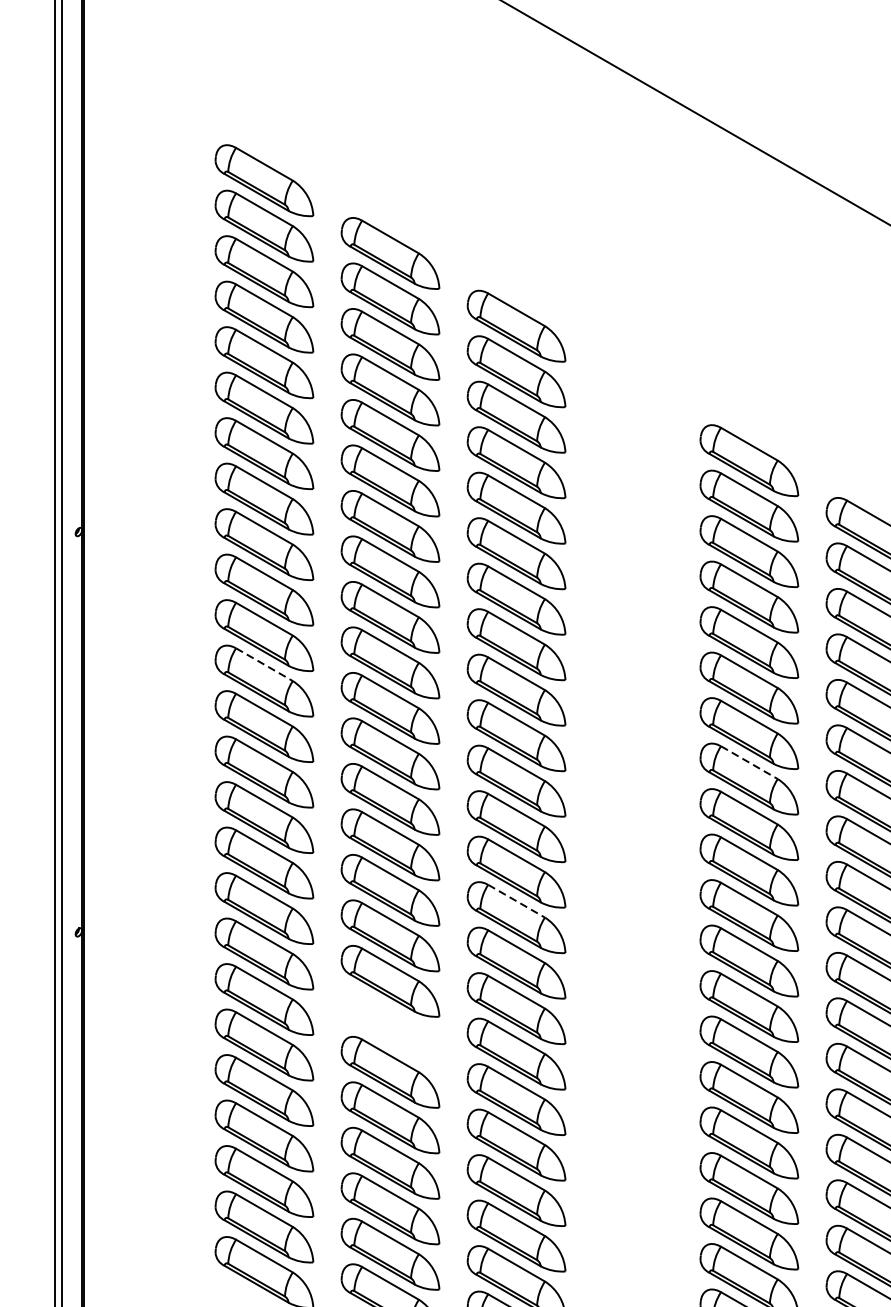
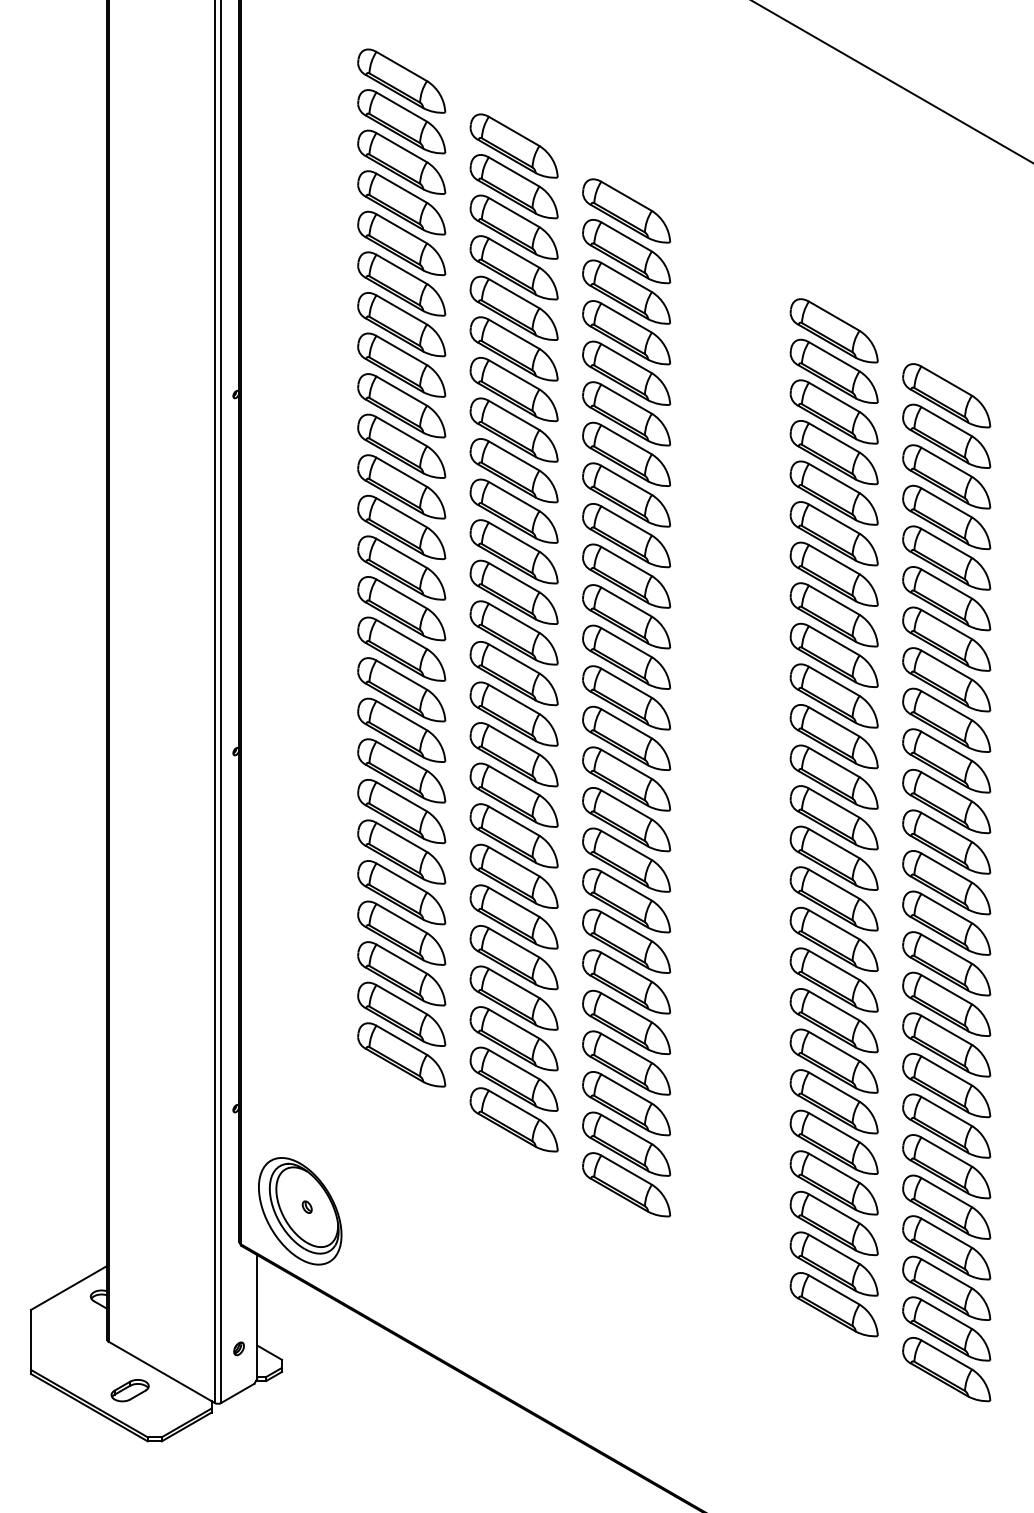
line: (265, 665) -> (402, 513), dashed -> solid
line: (749, 762) -> (834, 600), dashed -> solid
line: (517, 902) -> (627, 724), dashed -> solid
part: (389, 1026) -> (513, 835), added

